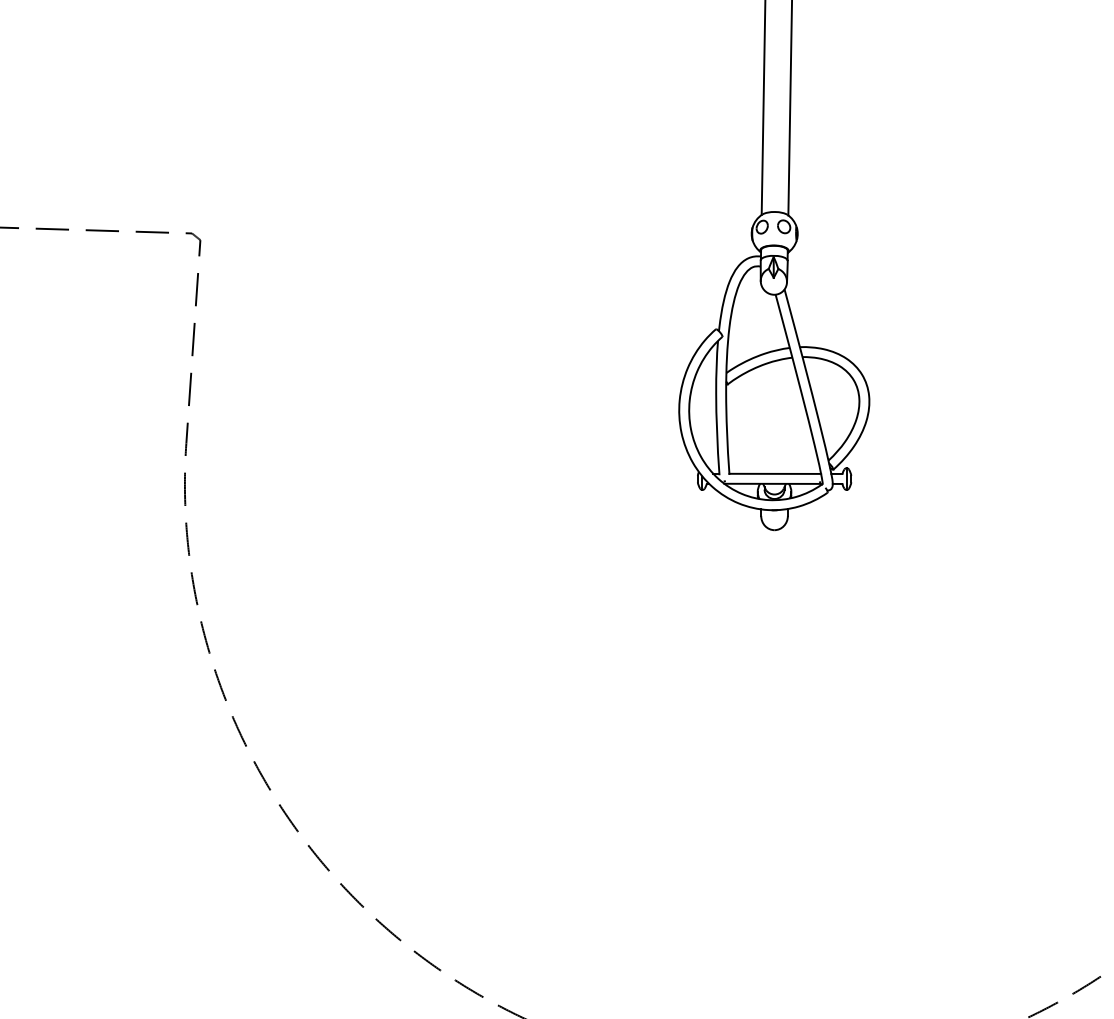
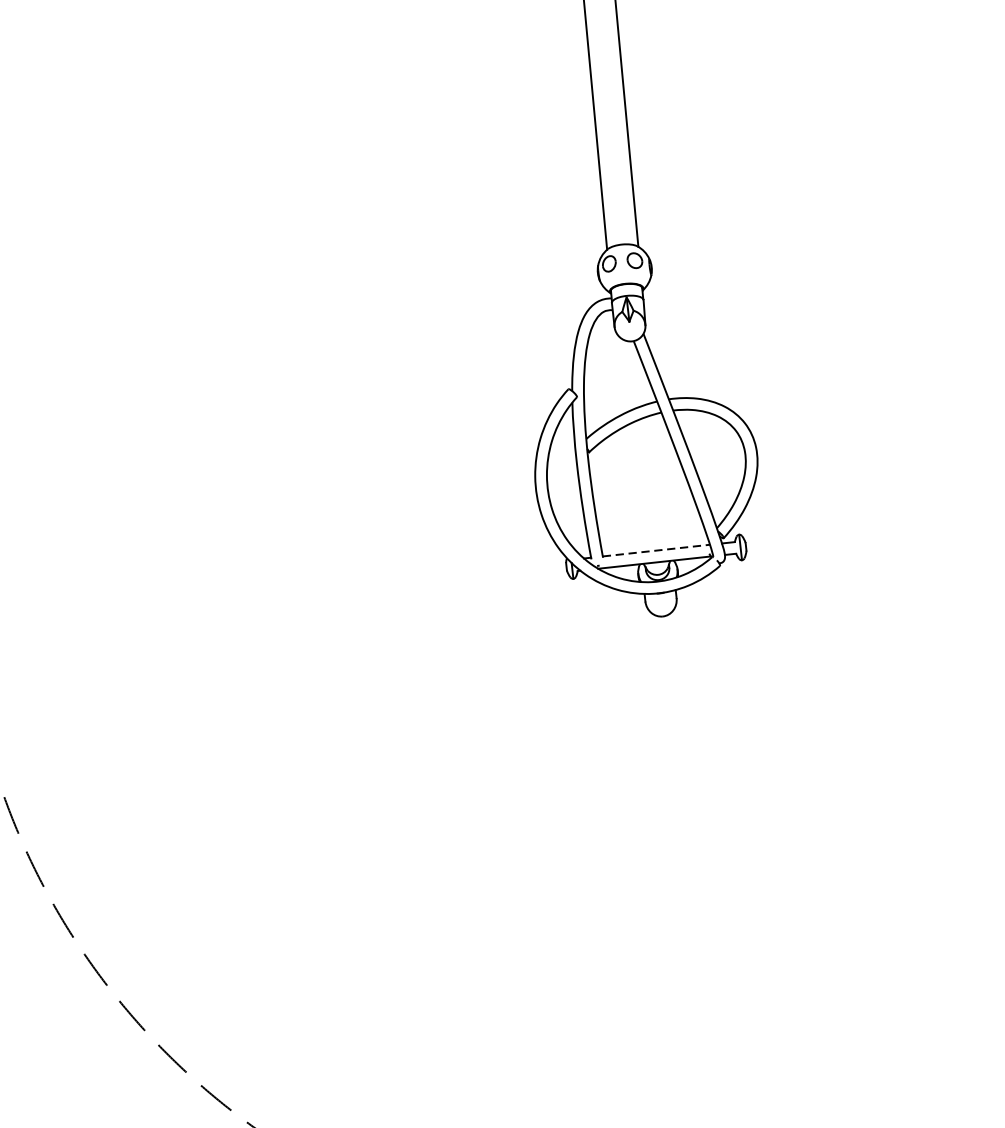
line: (775, 473) -> (656, 550), solid -> dashed

